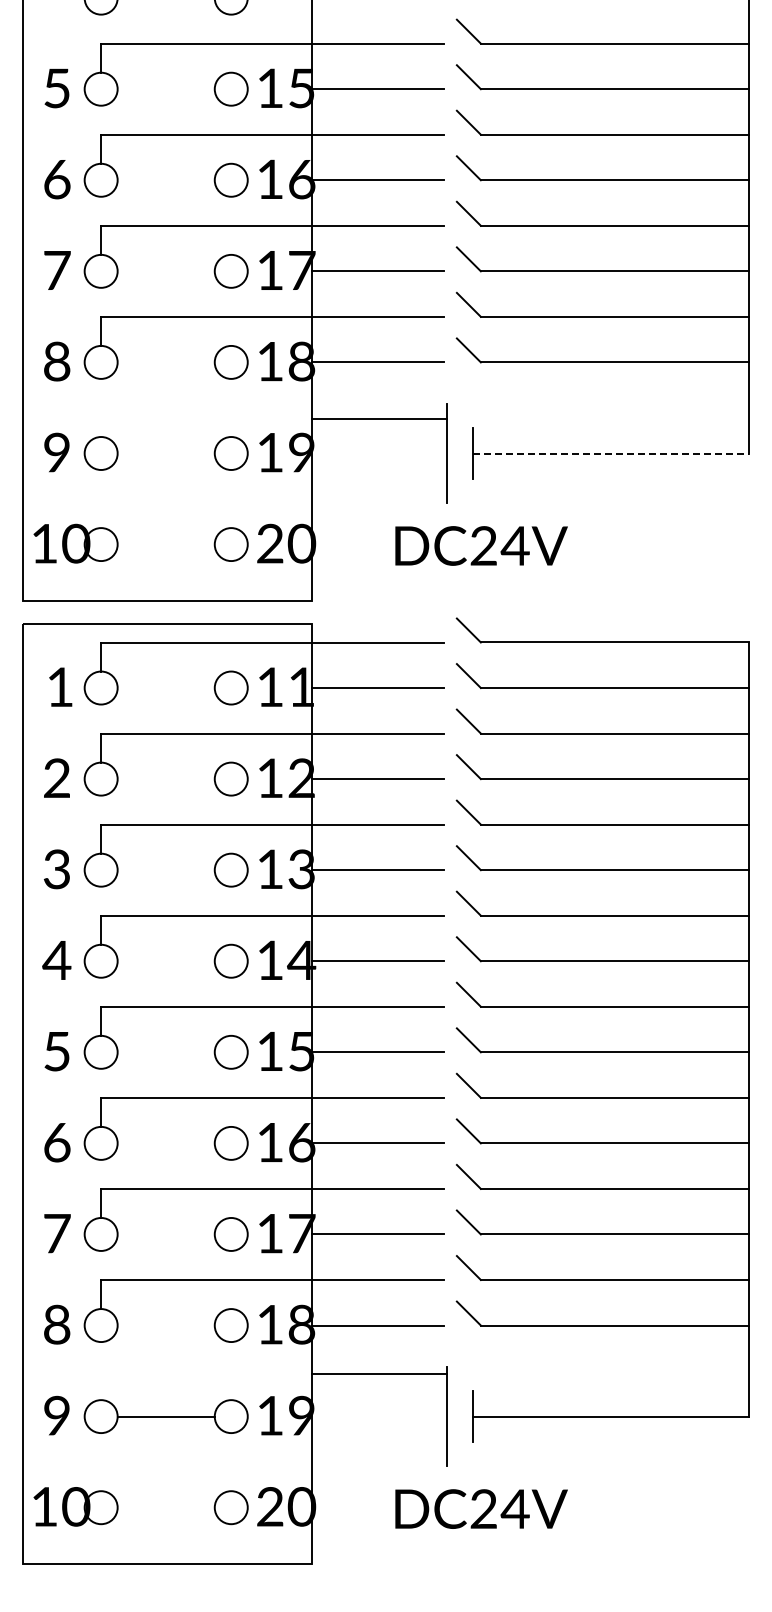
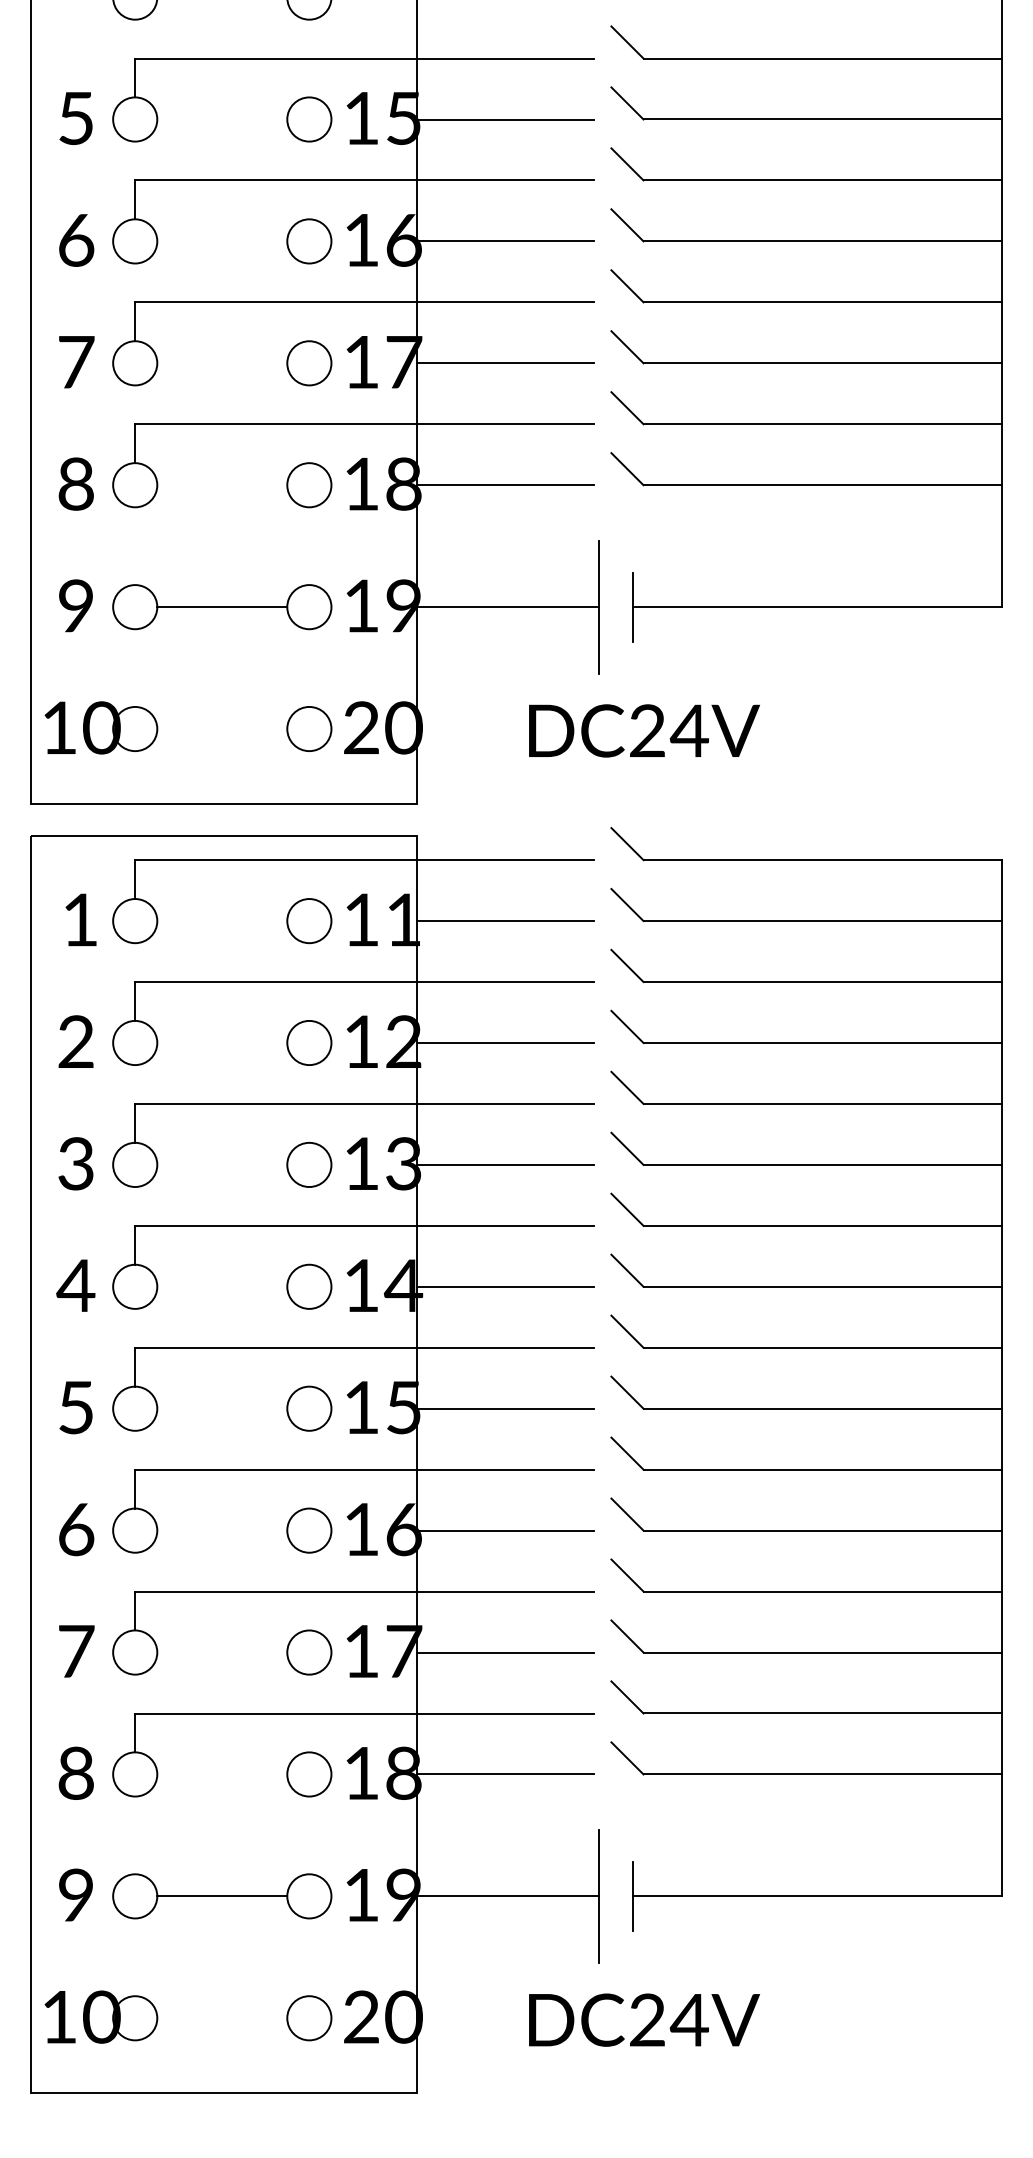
line: (379, 418) -> (507, 607), moved
line: (165, 453) -> (221, 607), added
line: (611, 453) -> (818, 607), dashed -> solid
line: (379, 1373) -> (507, 1896), moved

